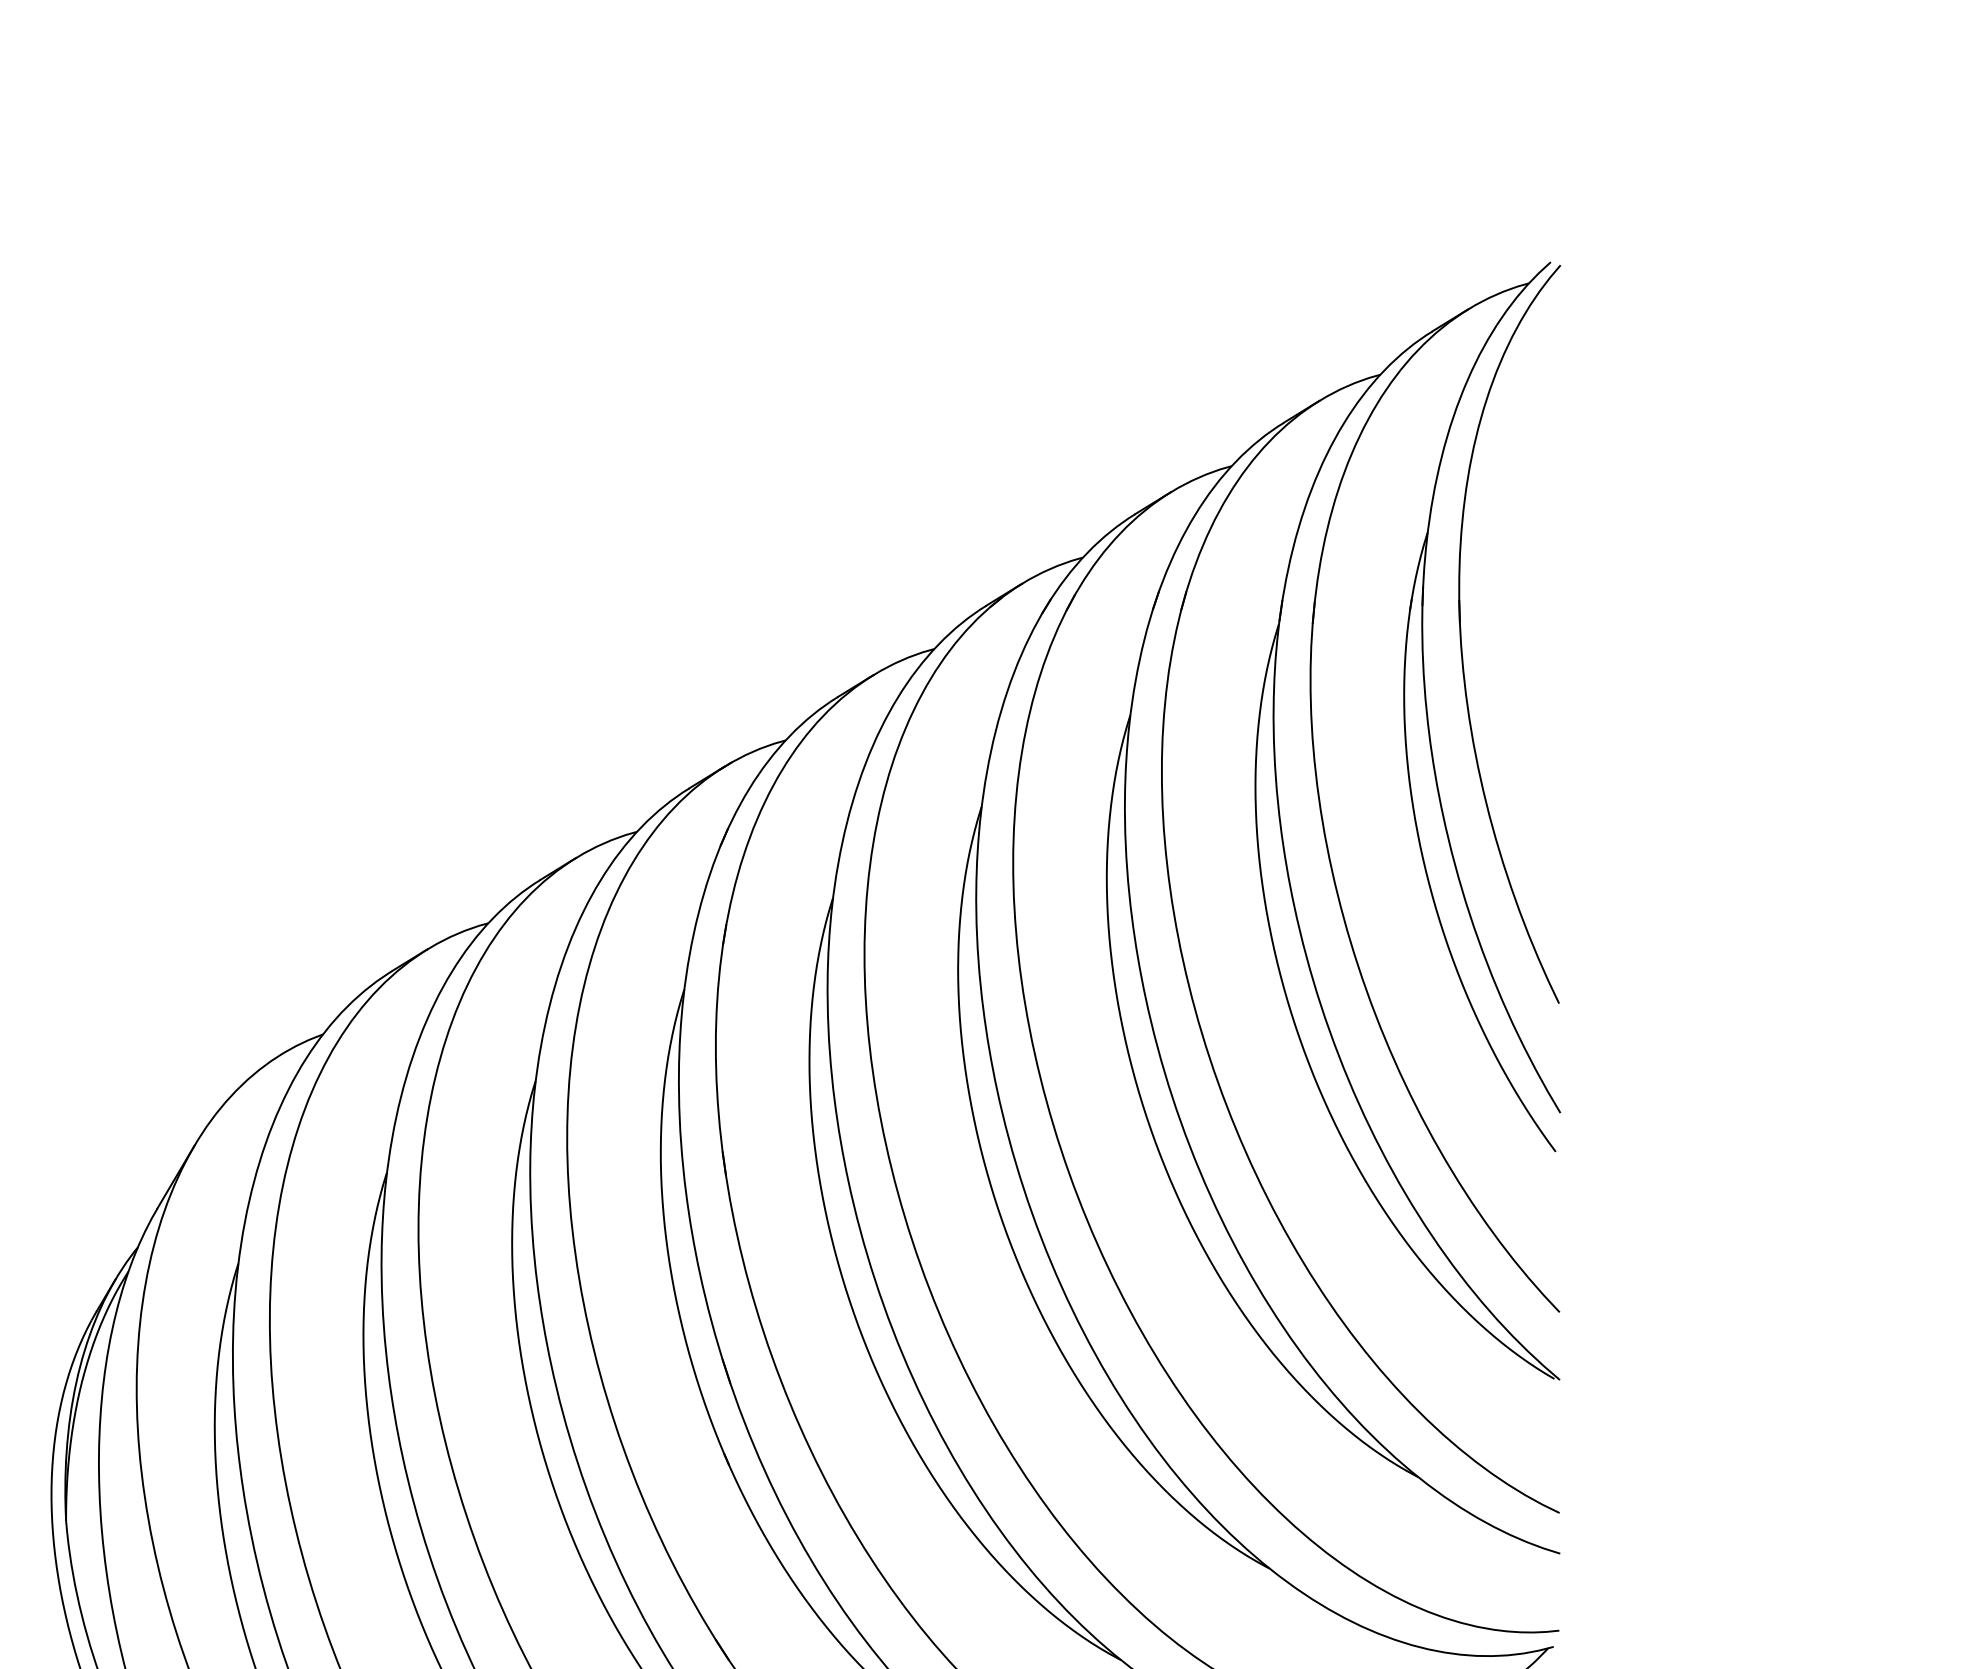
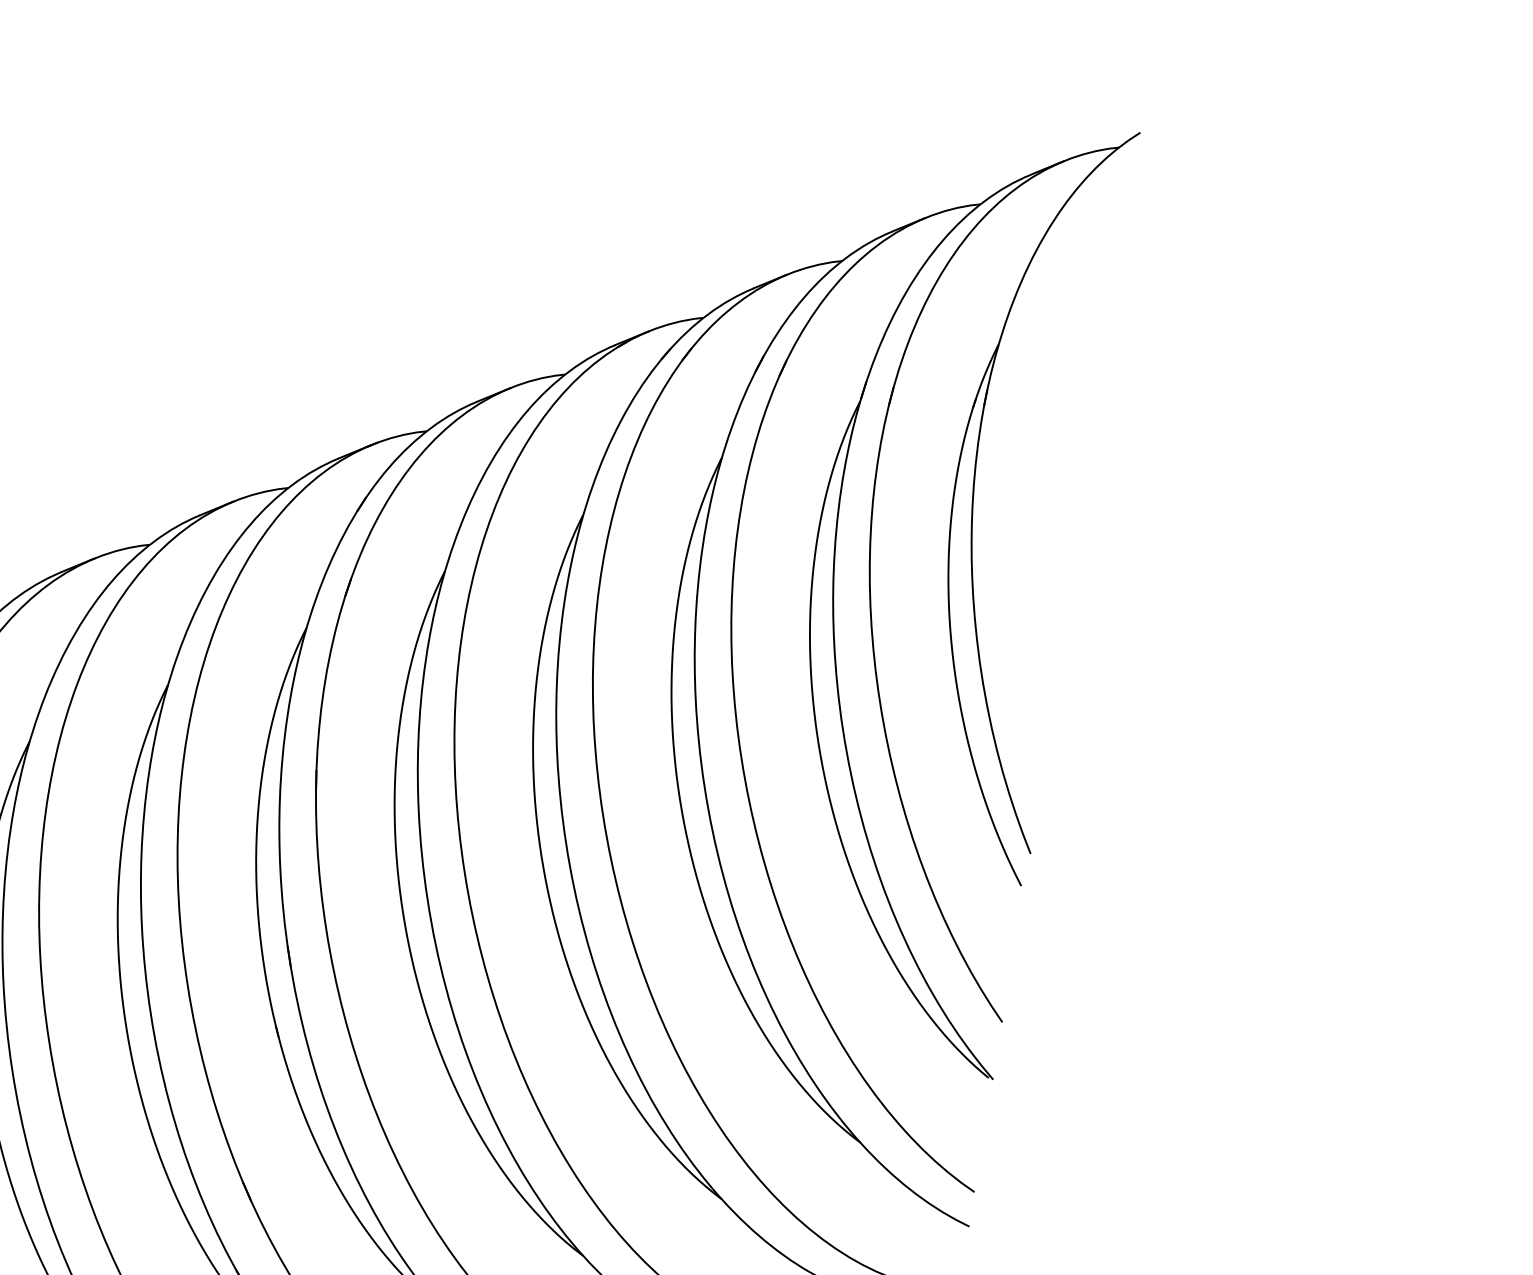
part: (1461, 634) -> (1013, 435), removed

